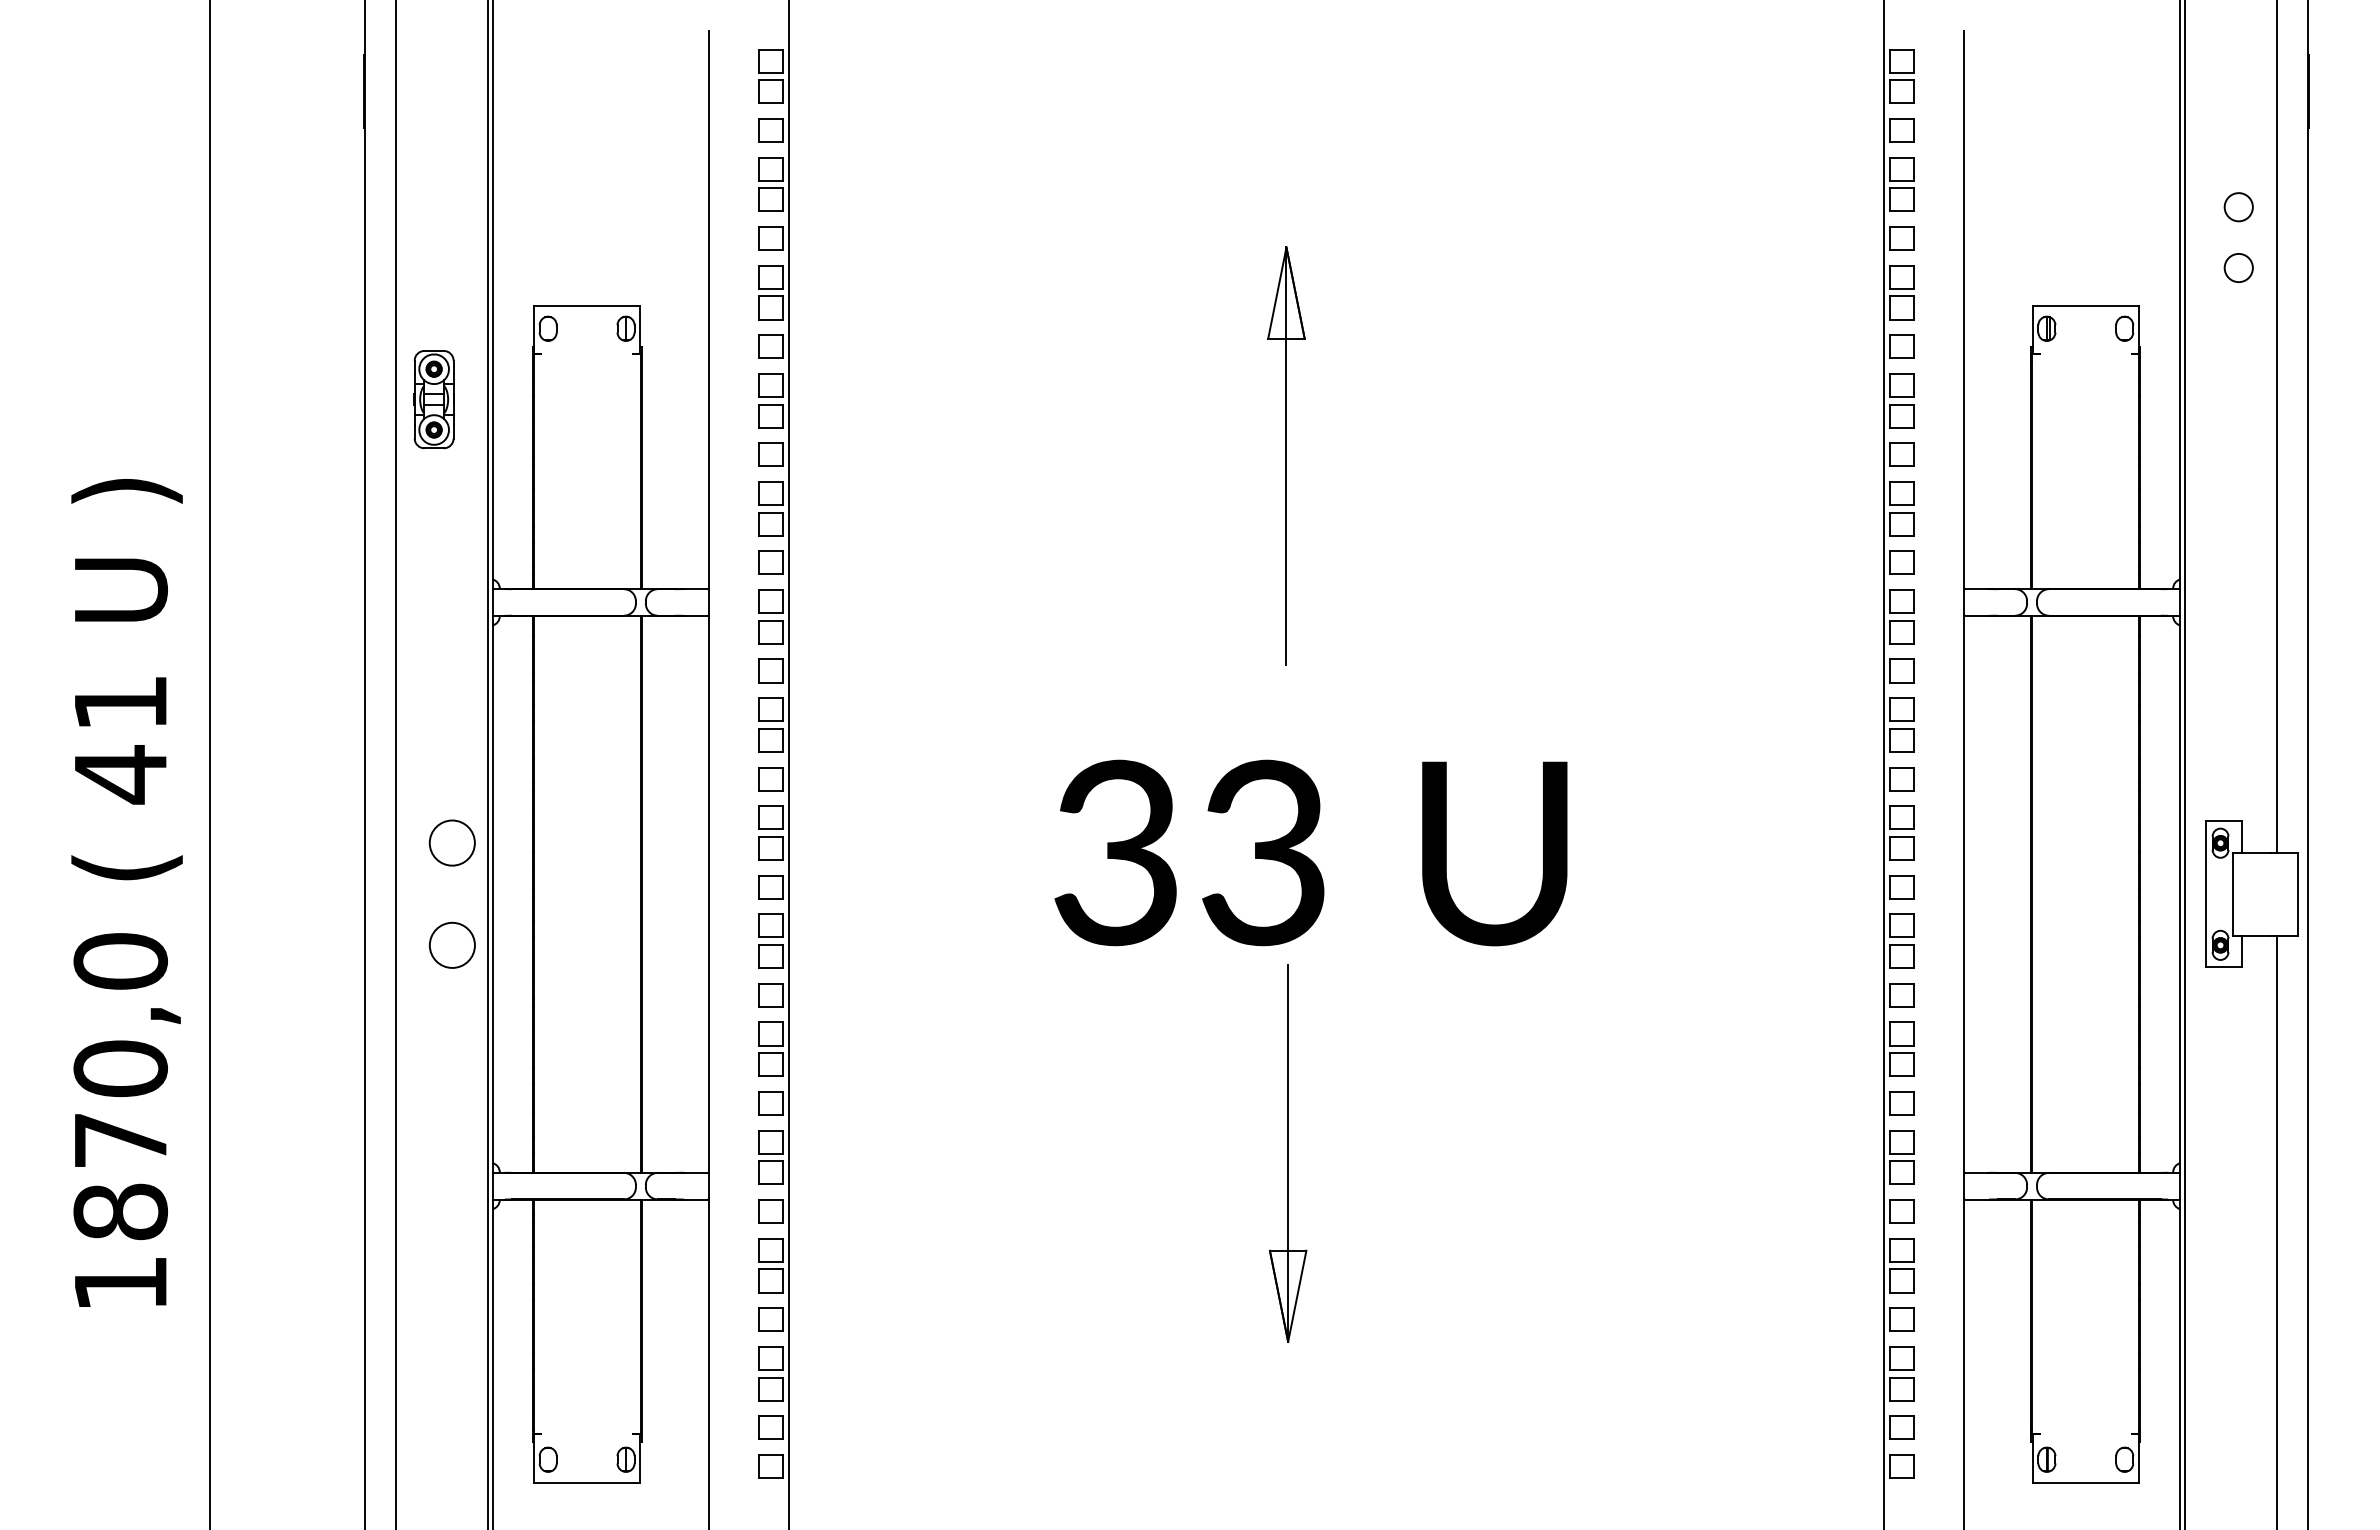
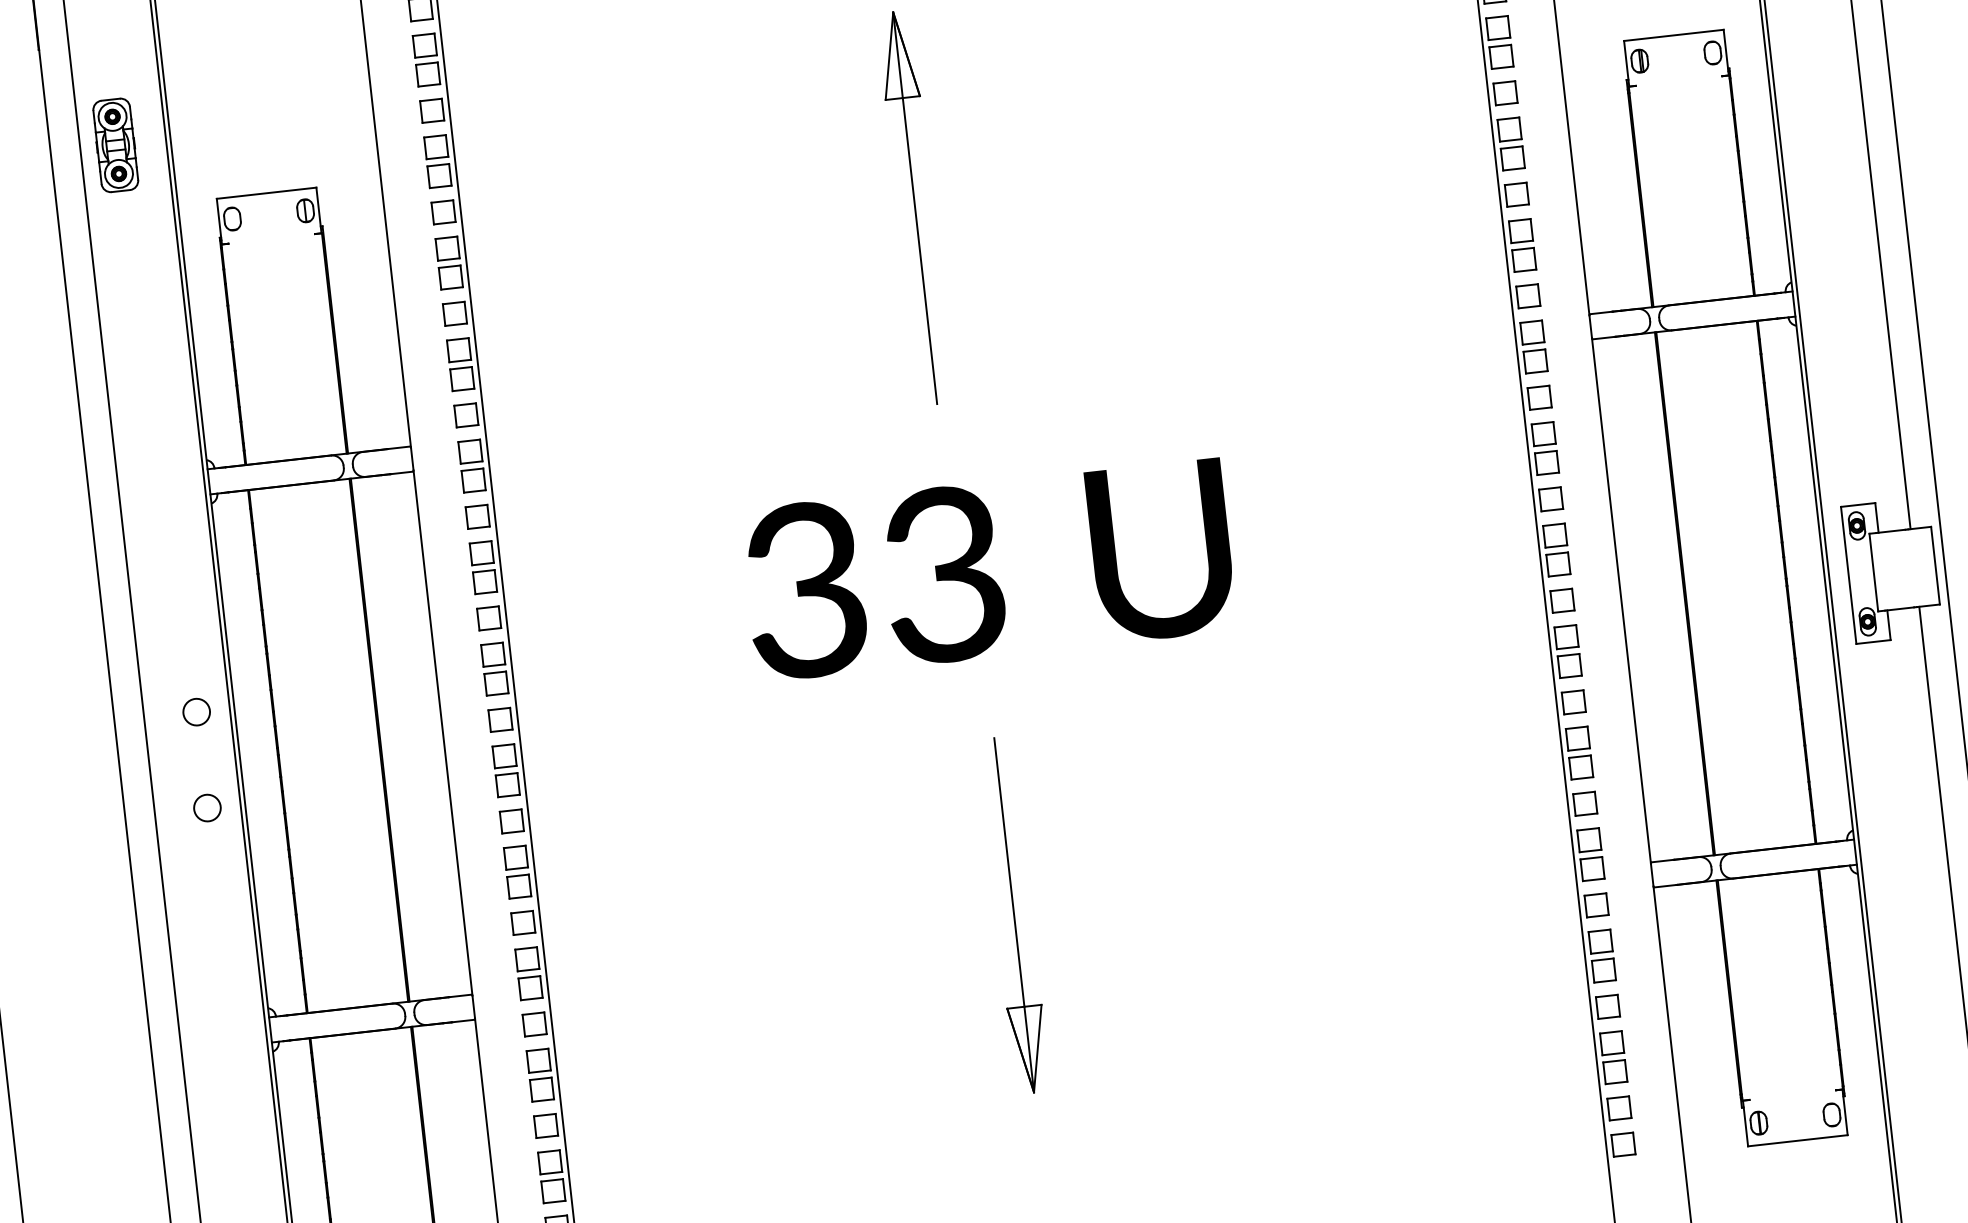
part: (433, 399) -> (115, 145), moved
part: (1286, 455) -> (915, 207), moved
circle: (452, 843) -> (196, 712), size x0.62
text: (1310, 852) -> (988, 569), moved
circle: (452, 945) -> (207, 808), size x0.62

